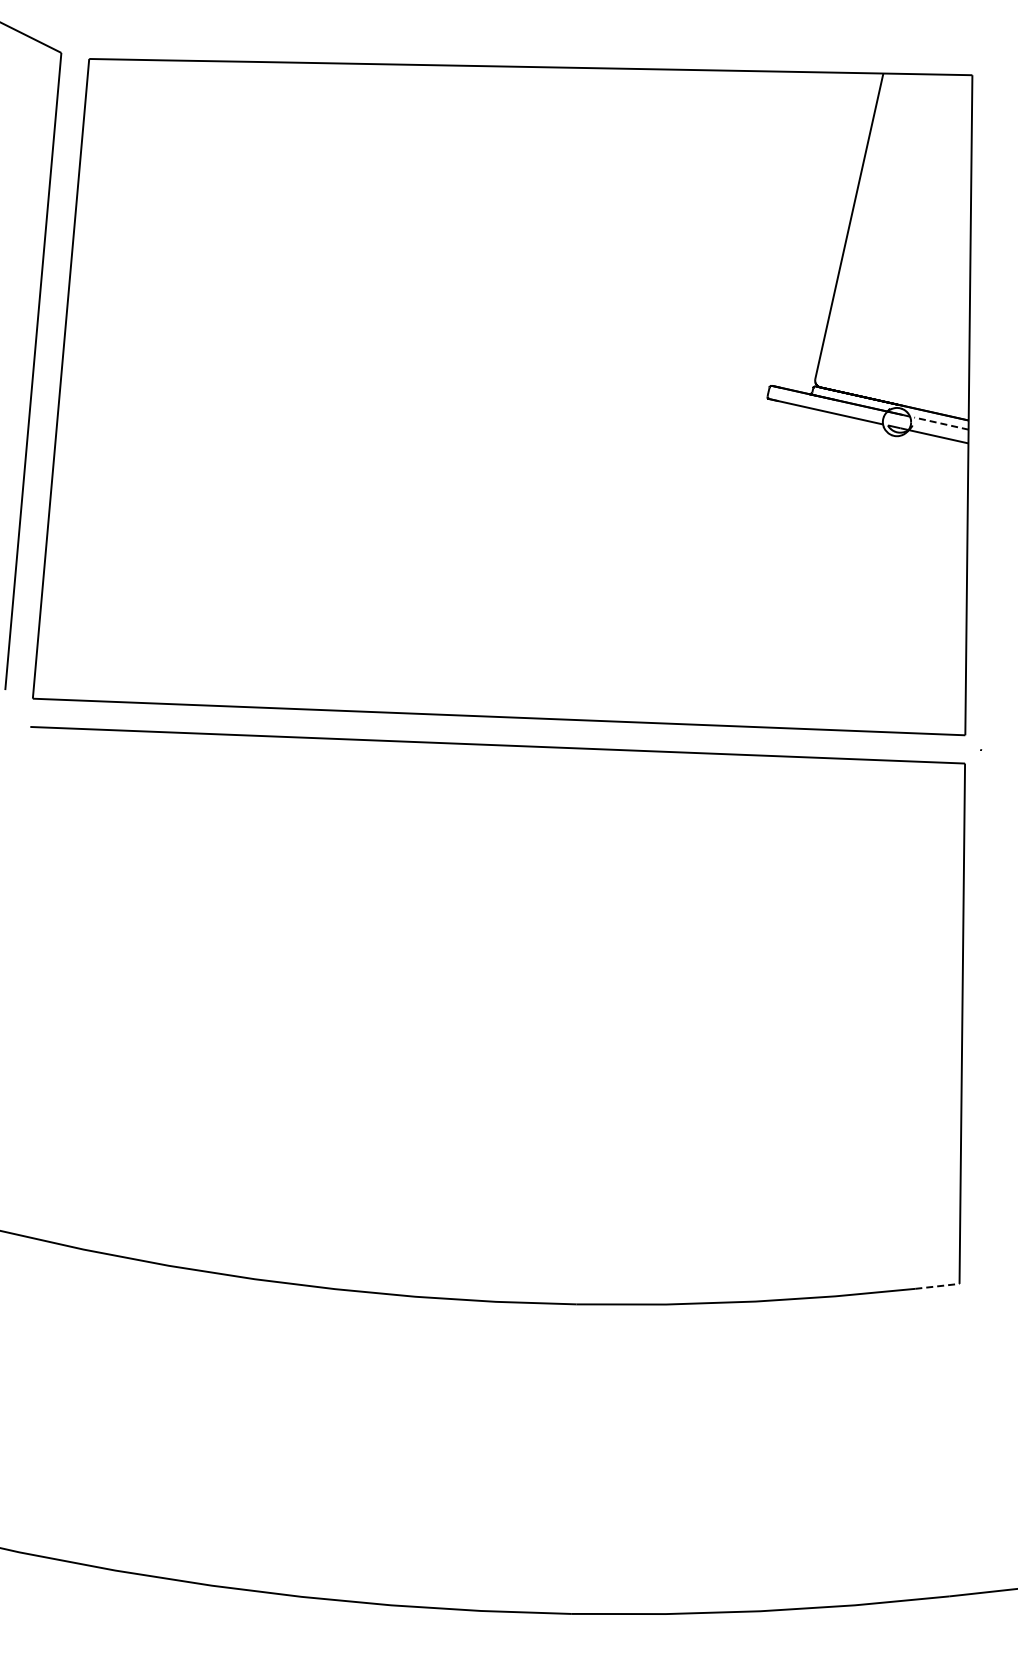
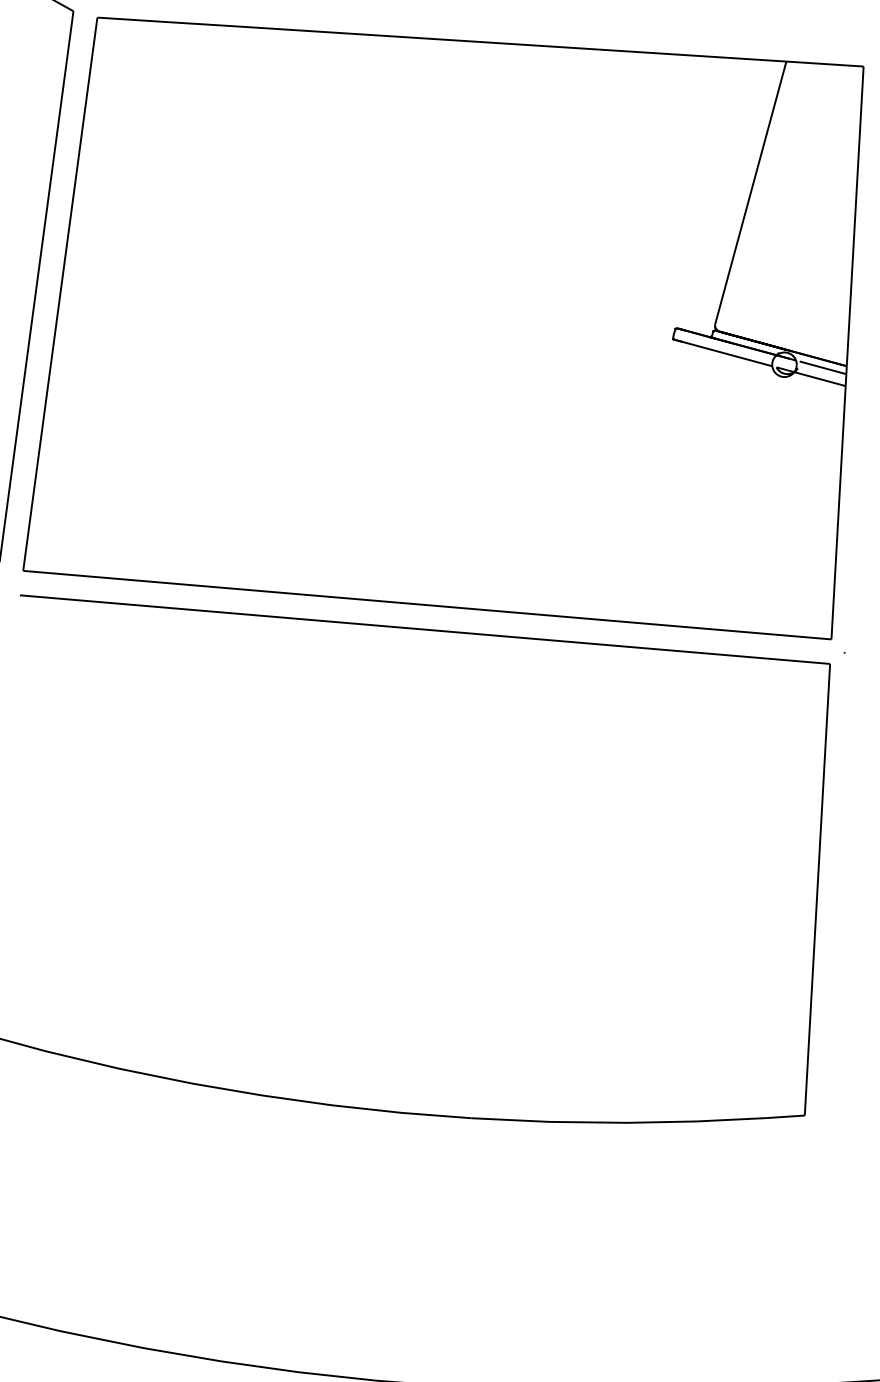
line: (941, 423) -> (823, 367), dashed -> solid
line: (937, 1286) -> (785, 1116), dashed -> solid

